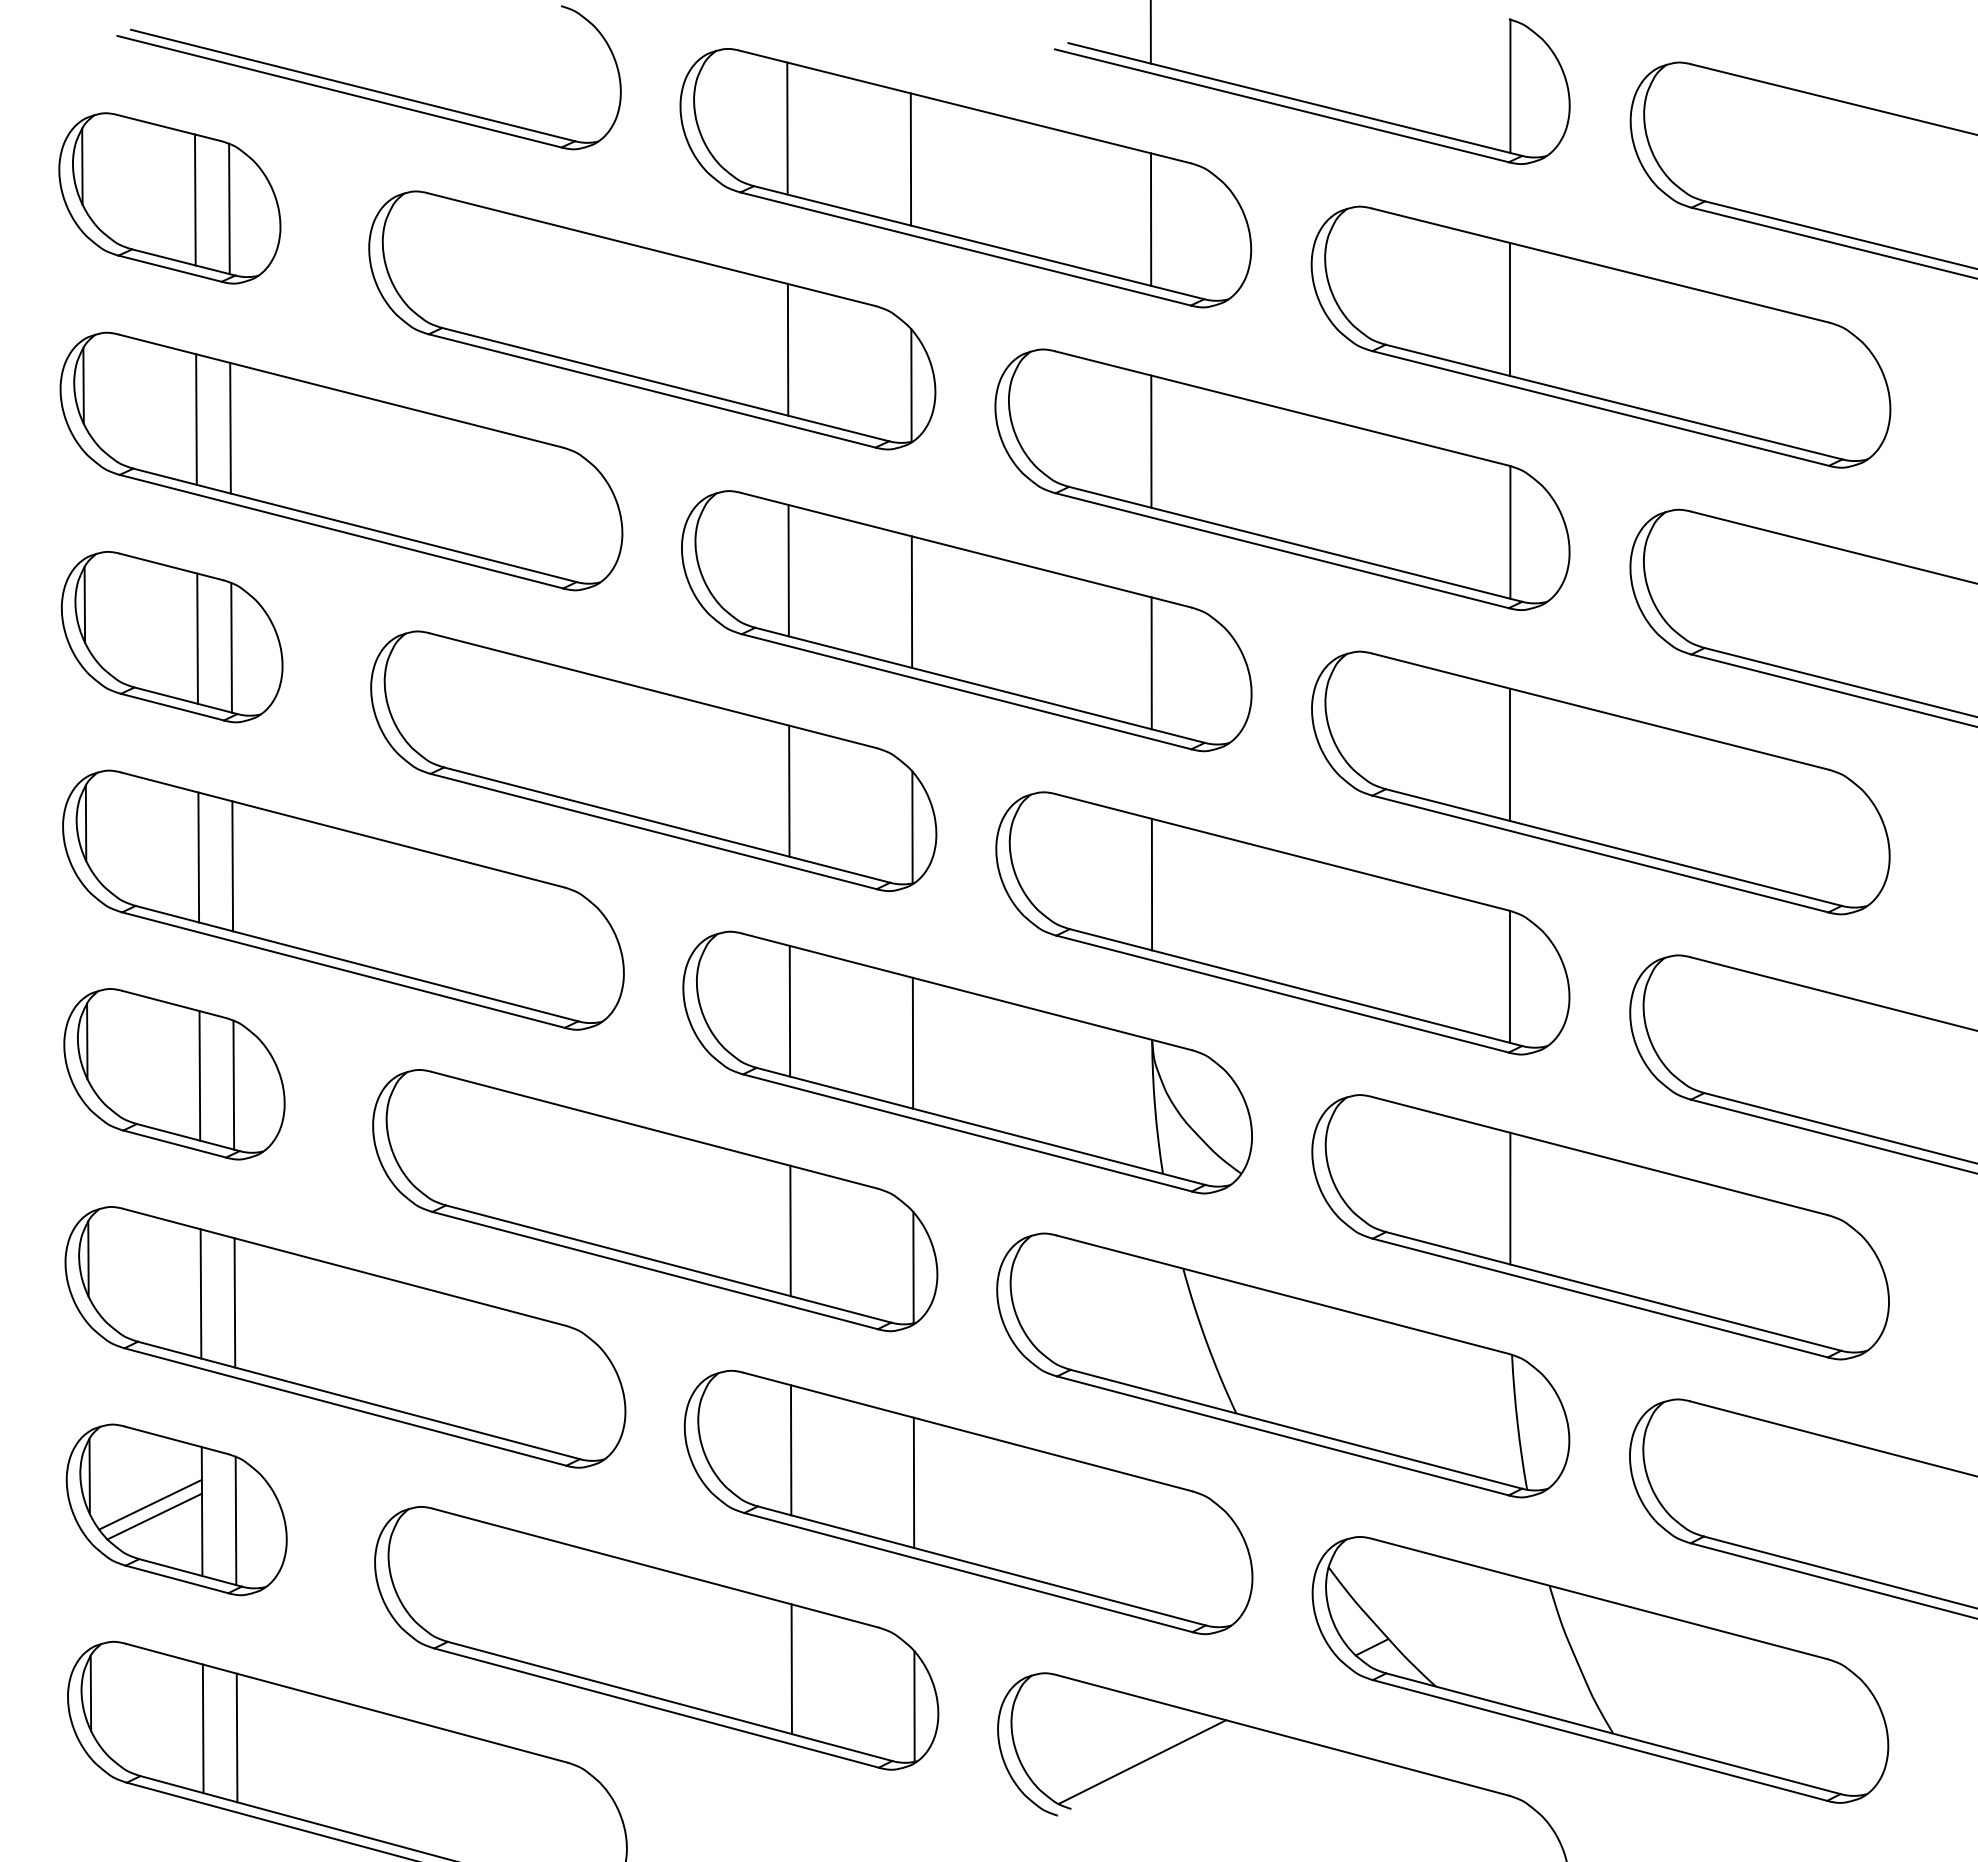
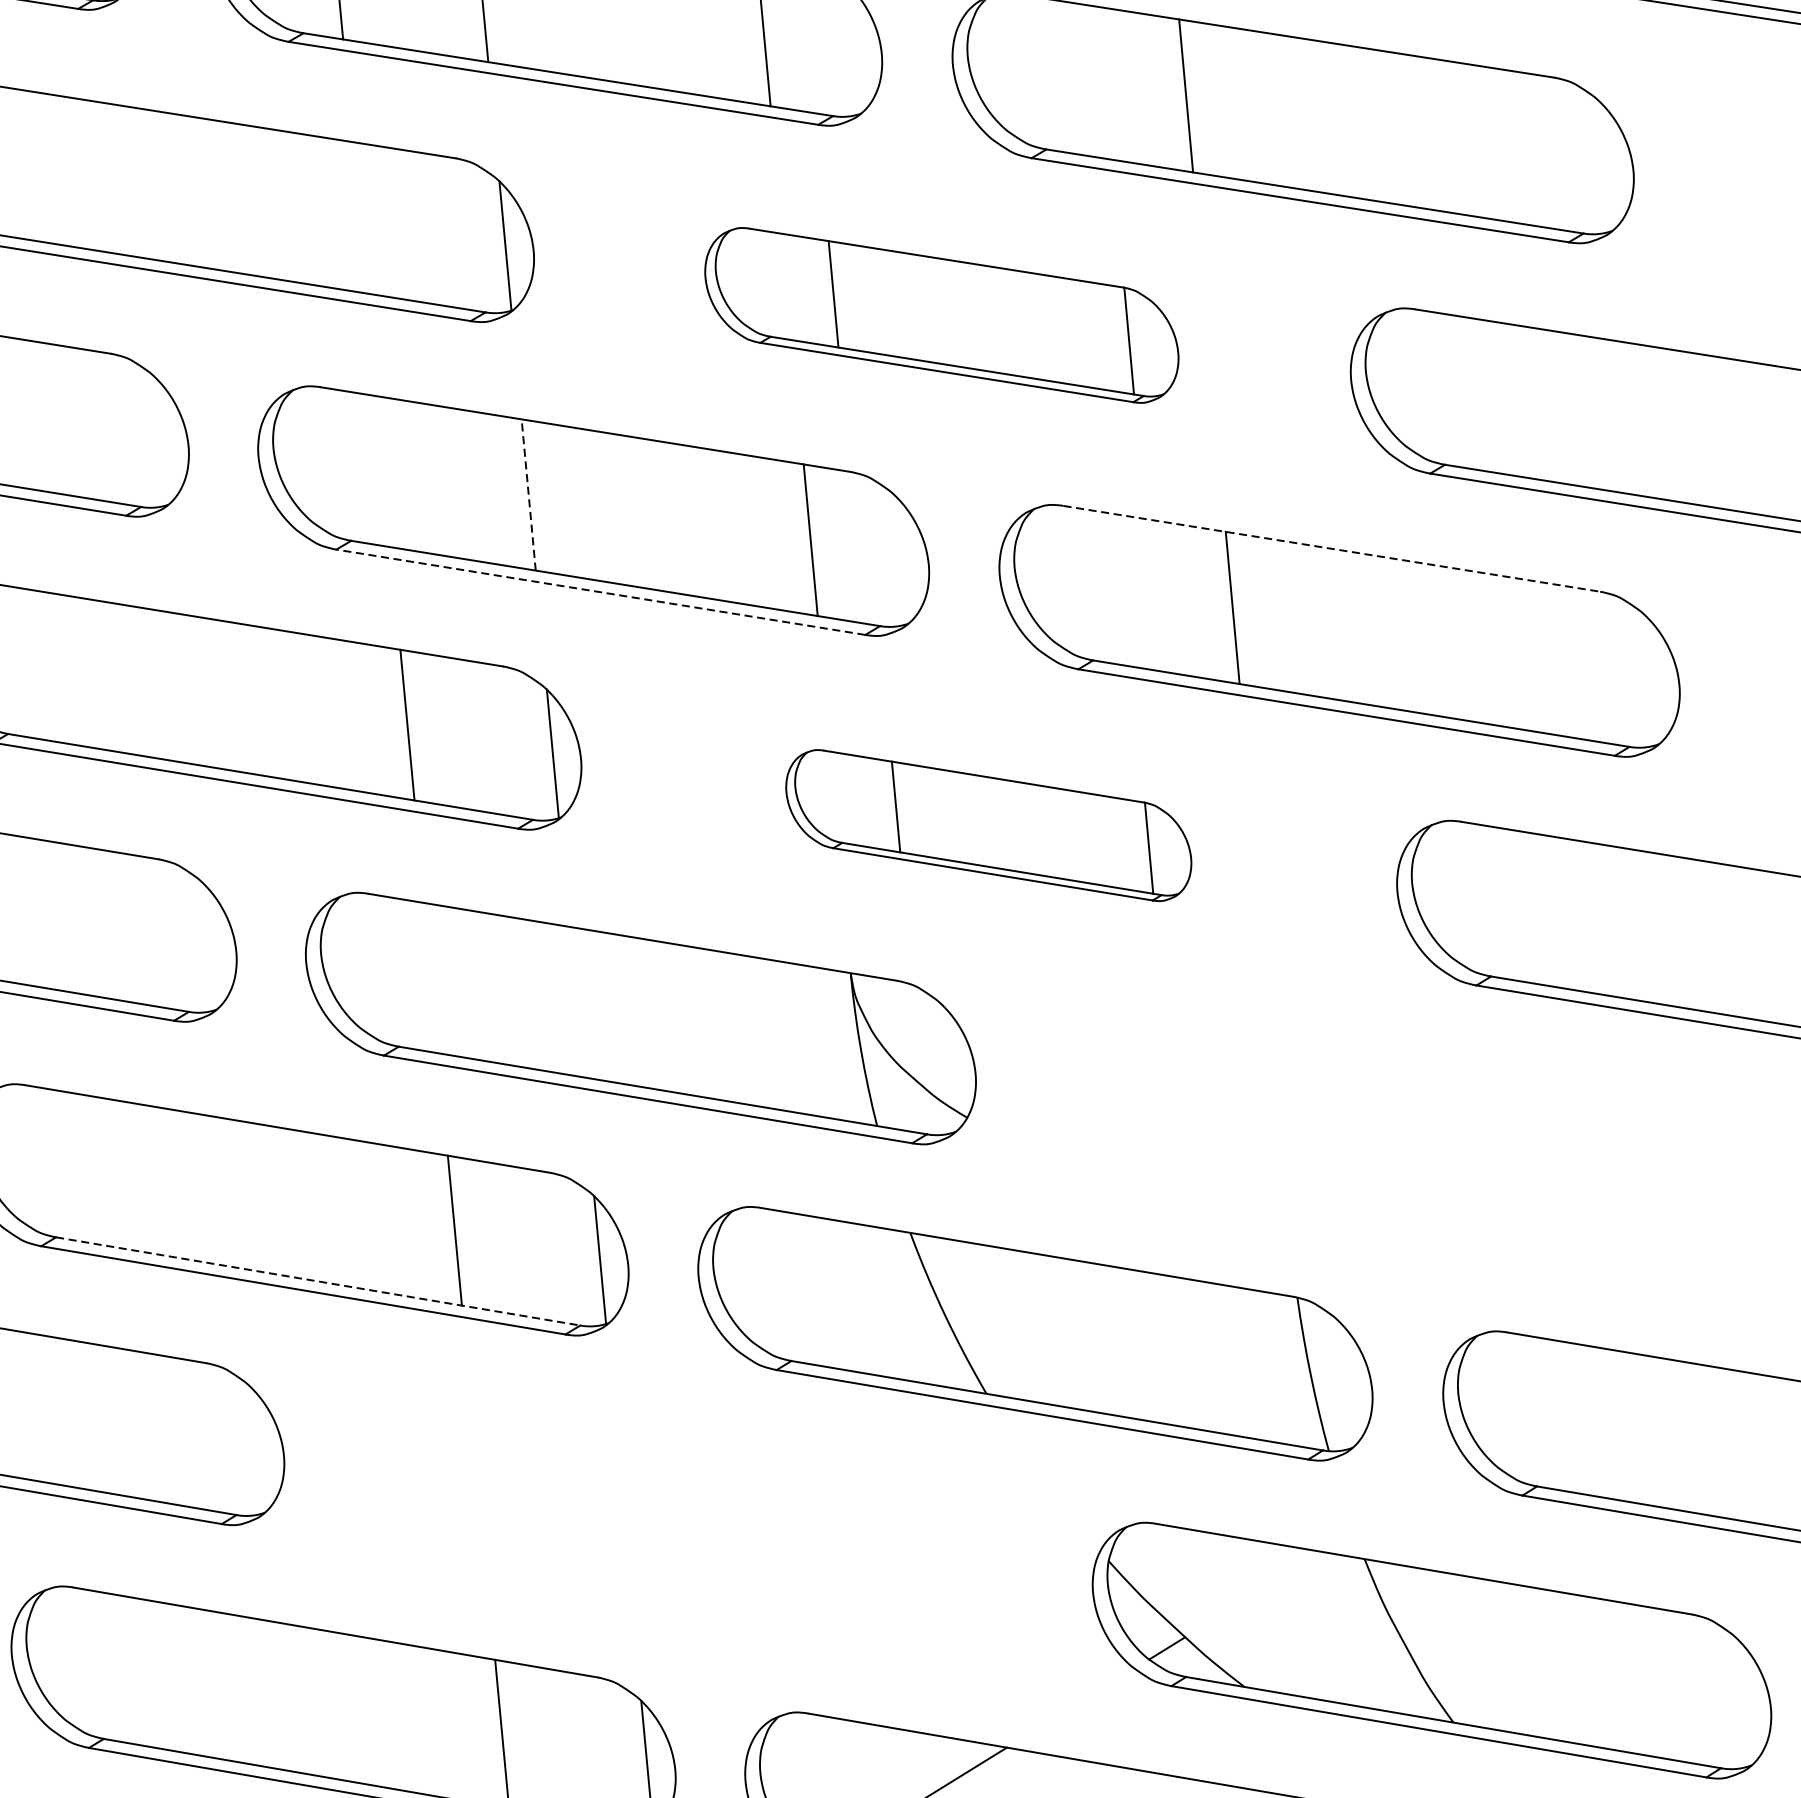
line: (787, 349) -> (359, 217), removed
part: (1282, 479) -> (941, 315), size x0.7
line: (788, 570) -> (383, 471), removed
line: (911, 602) -> (528, 495), solid -> dashed
line: (966, 691) -> (600, 592), solid -> dashed
line: (1601, 711) -> (1332, 548), solid -> dashed
part: (1282, 923) -> (988, 825), size x0.6
line: (789, 1010) -> (430, 977), removed
line: (912, 1042) -> (575, 1001), removed
part: (1600, 1227) -> (1385, 1141), removed
line: (669, 1264) -> (319, 1281), solid -> dashed
part: (968, 1502) -> (687, 1524), removed

